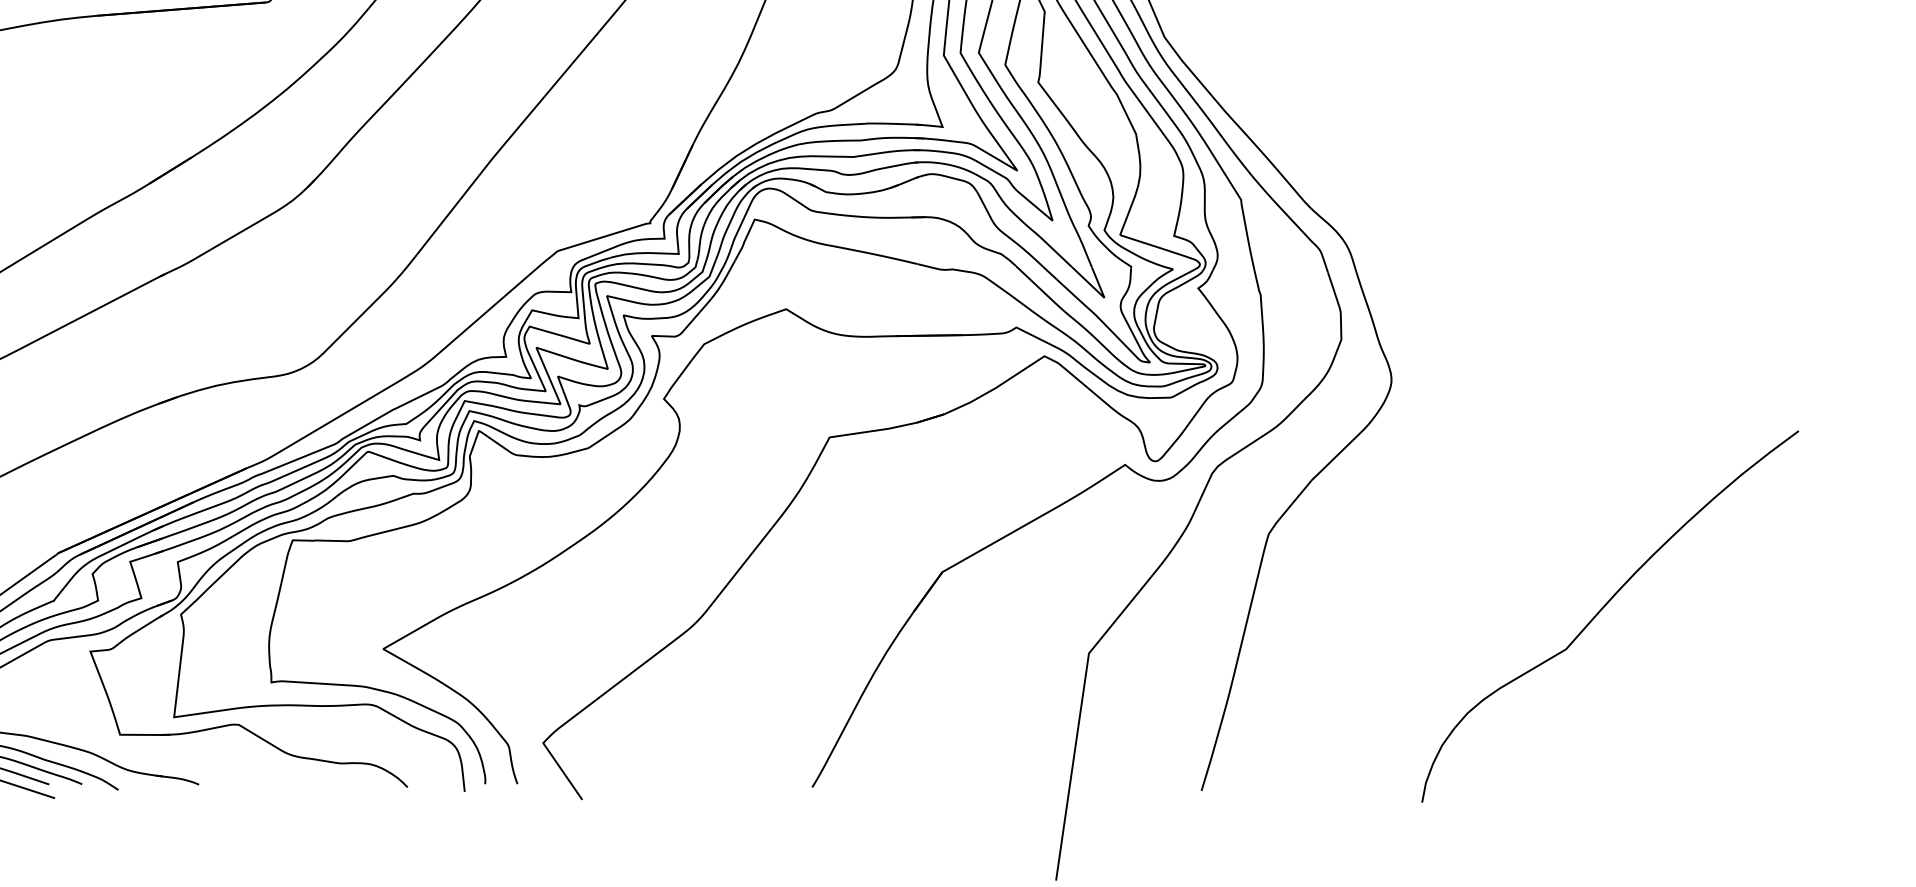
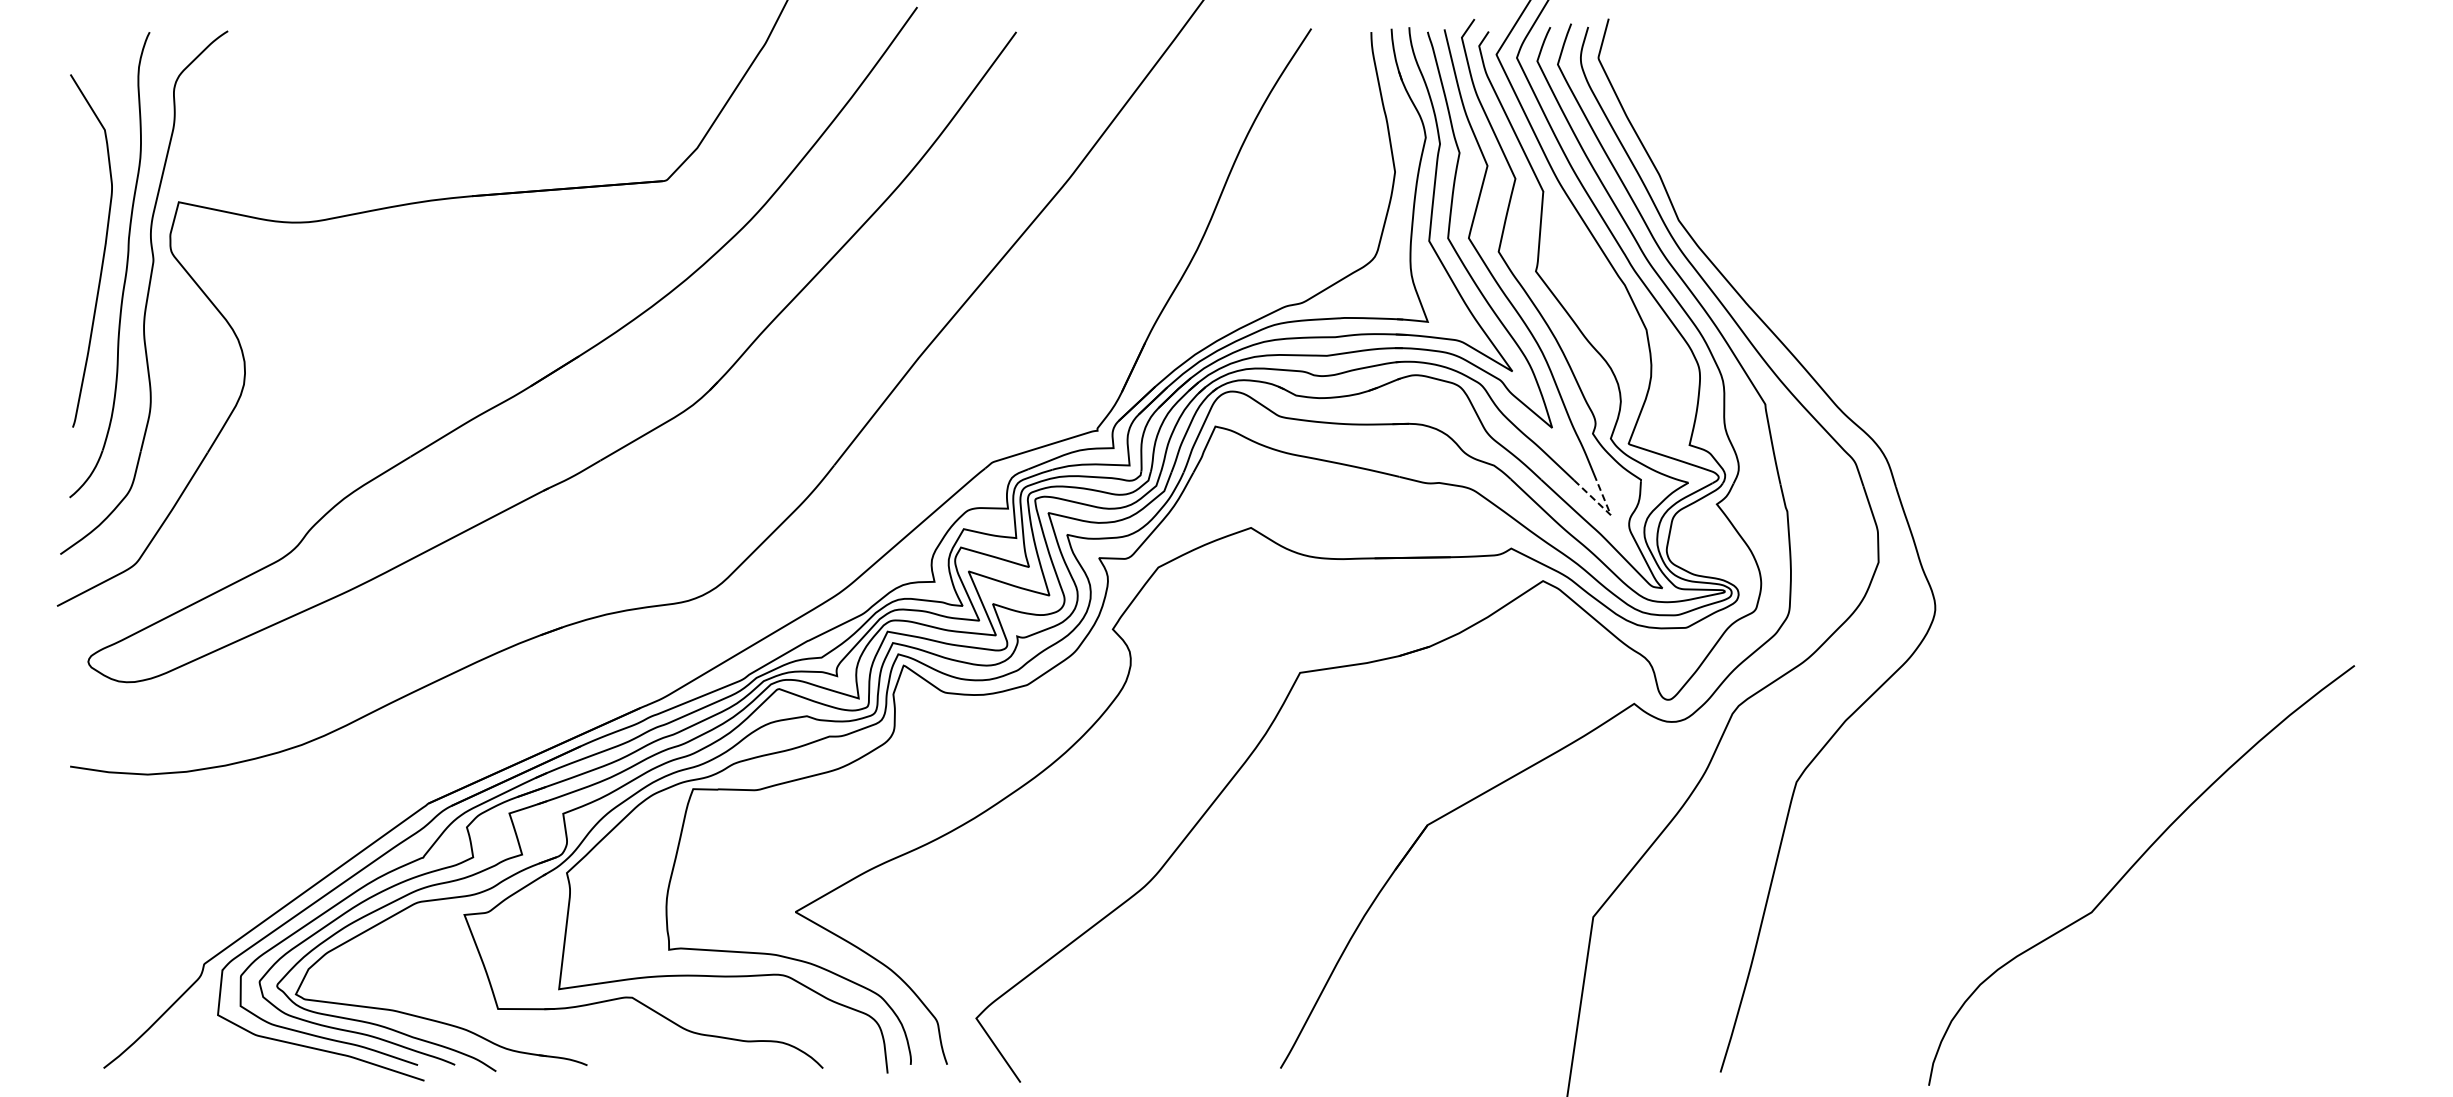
line: (1100, 294) -> (1606, 511), solid -> dashed
curve: (1603, 608) -> (2133, 866), moved

